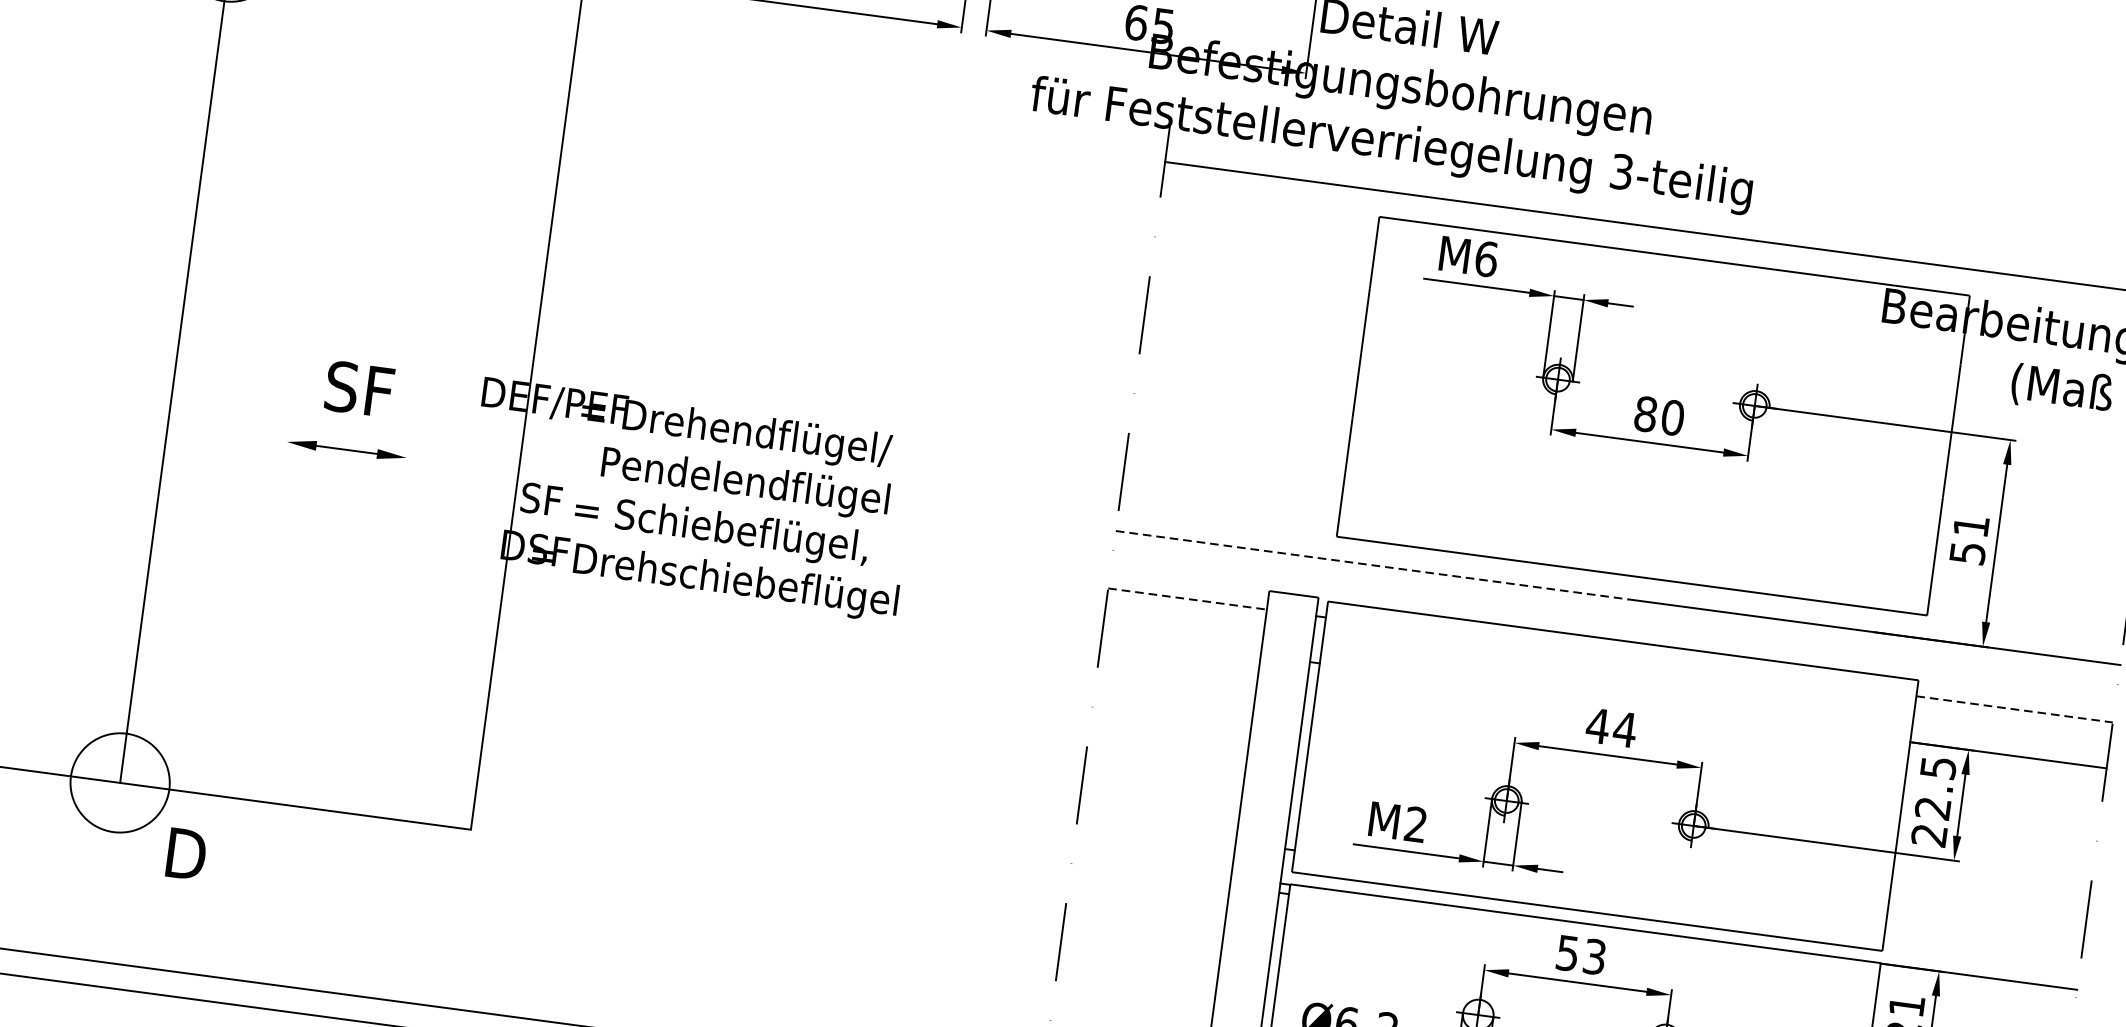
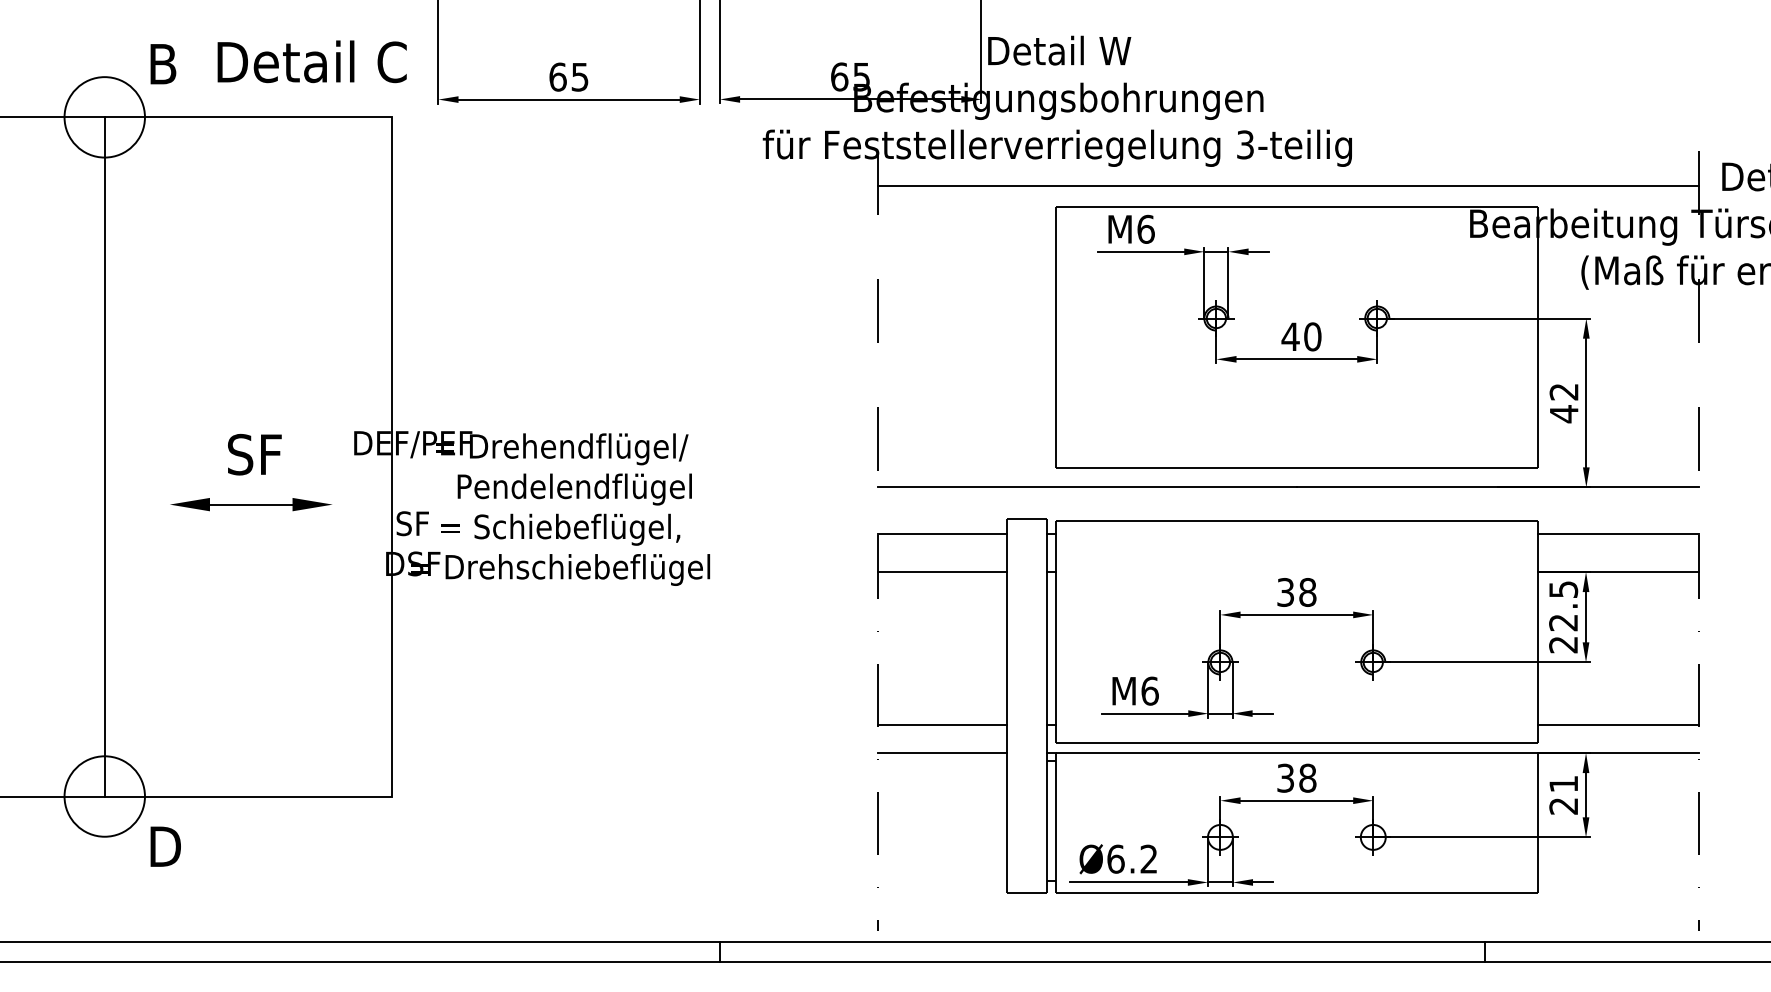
text: (1645, 413) -> (1290, 336), 80 -> 40
part: (346, 449) -> (250, 504), size x1.67
text: (1968, 540) -> (1563, 403), 51 -> 42
line: (1372, 565) -> (1087, 487), dashed -> solid
line: (1187, 599) -> (942, 534), dashed -> solid
line: (1181, 644) -> (942, 571), added
line: (2014, 709) -> (1618, 534), dashed -> solid
text: (1611, 727) -> (1296, 592), 44 -> 38
text: (1415, 823) -> (1149, 690), M2 -> M6
line: (1156, 831) -> (942, 724), added
line: (1152, 865) -> (942, 752), added
line: (1983, 941) -> (1618, 724), added
text: (1582, 954) -> (1297, 777), 53 -> 38

